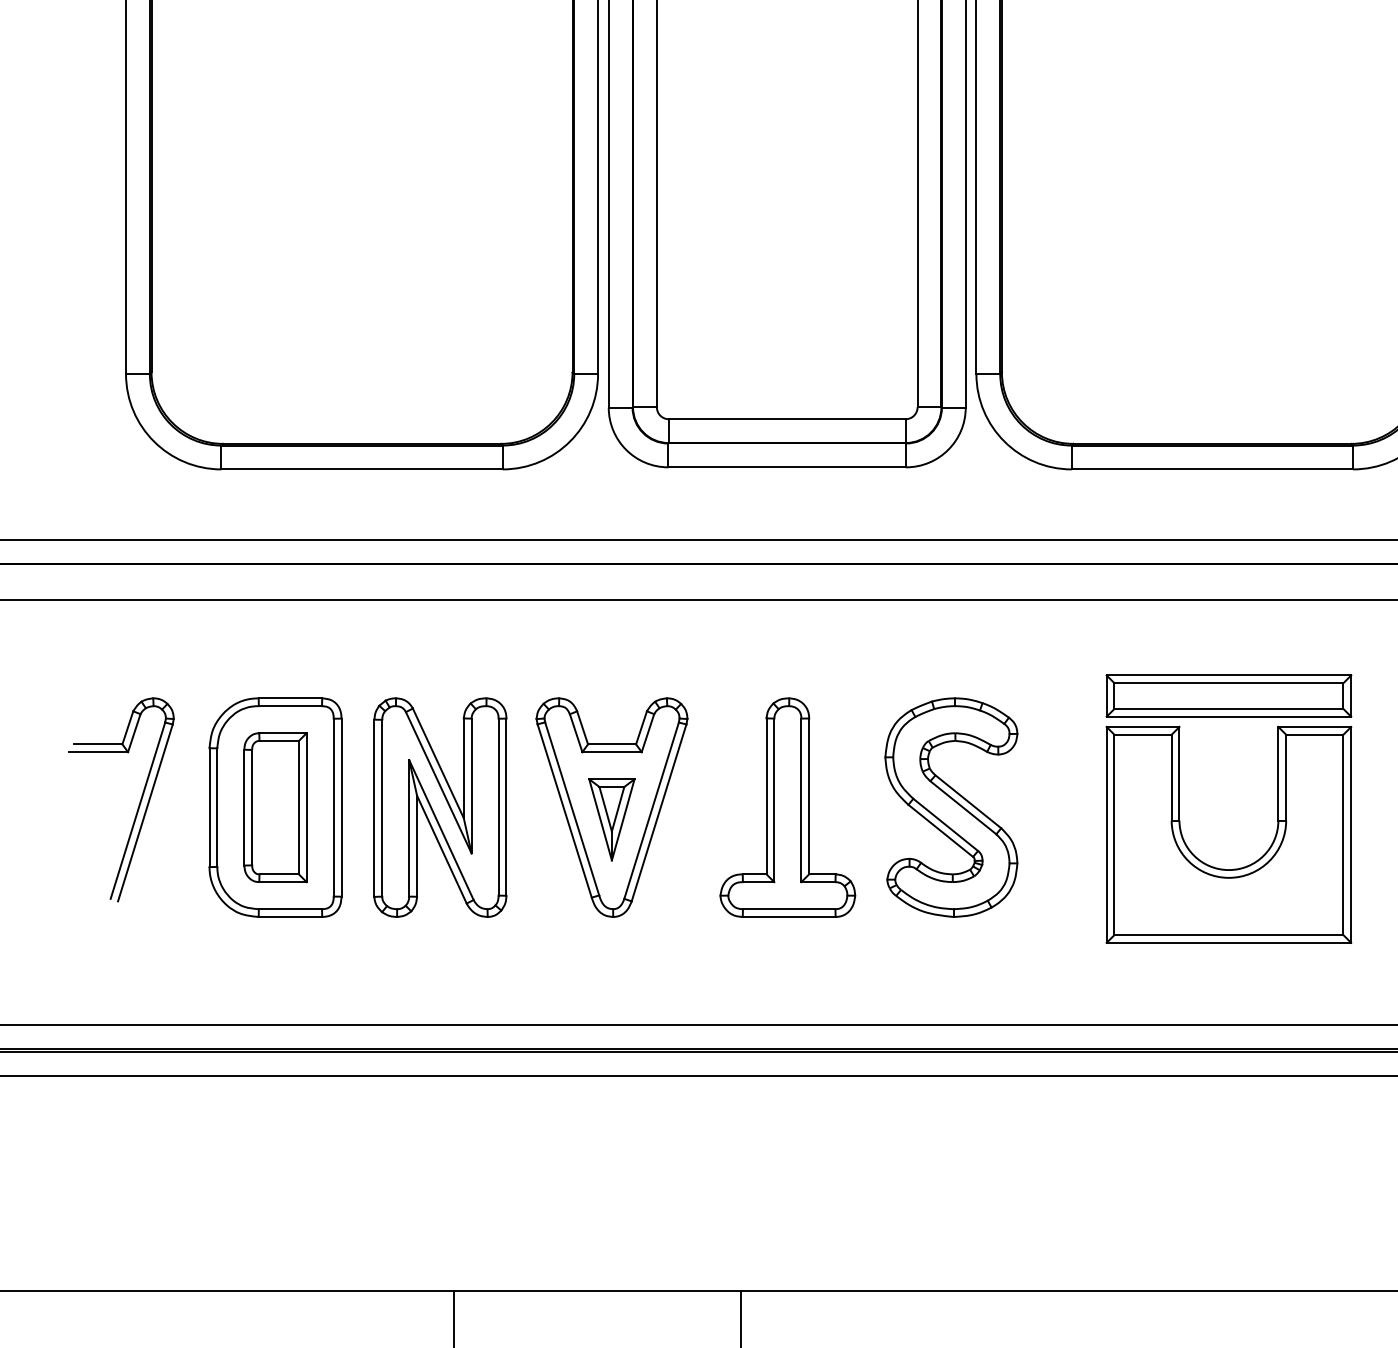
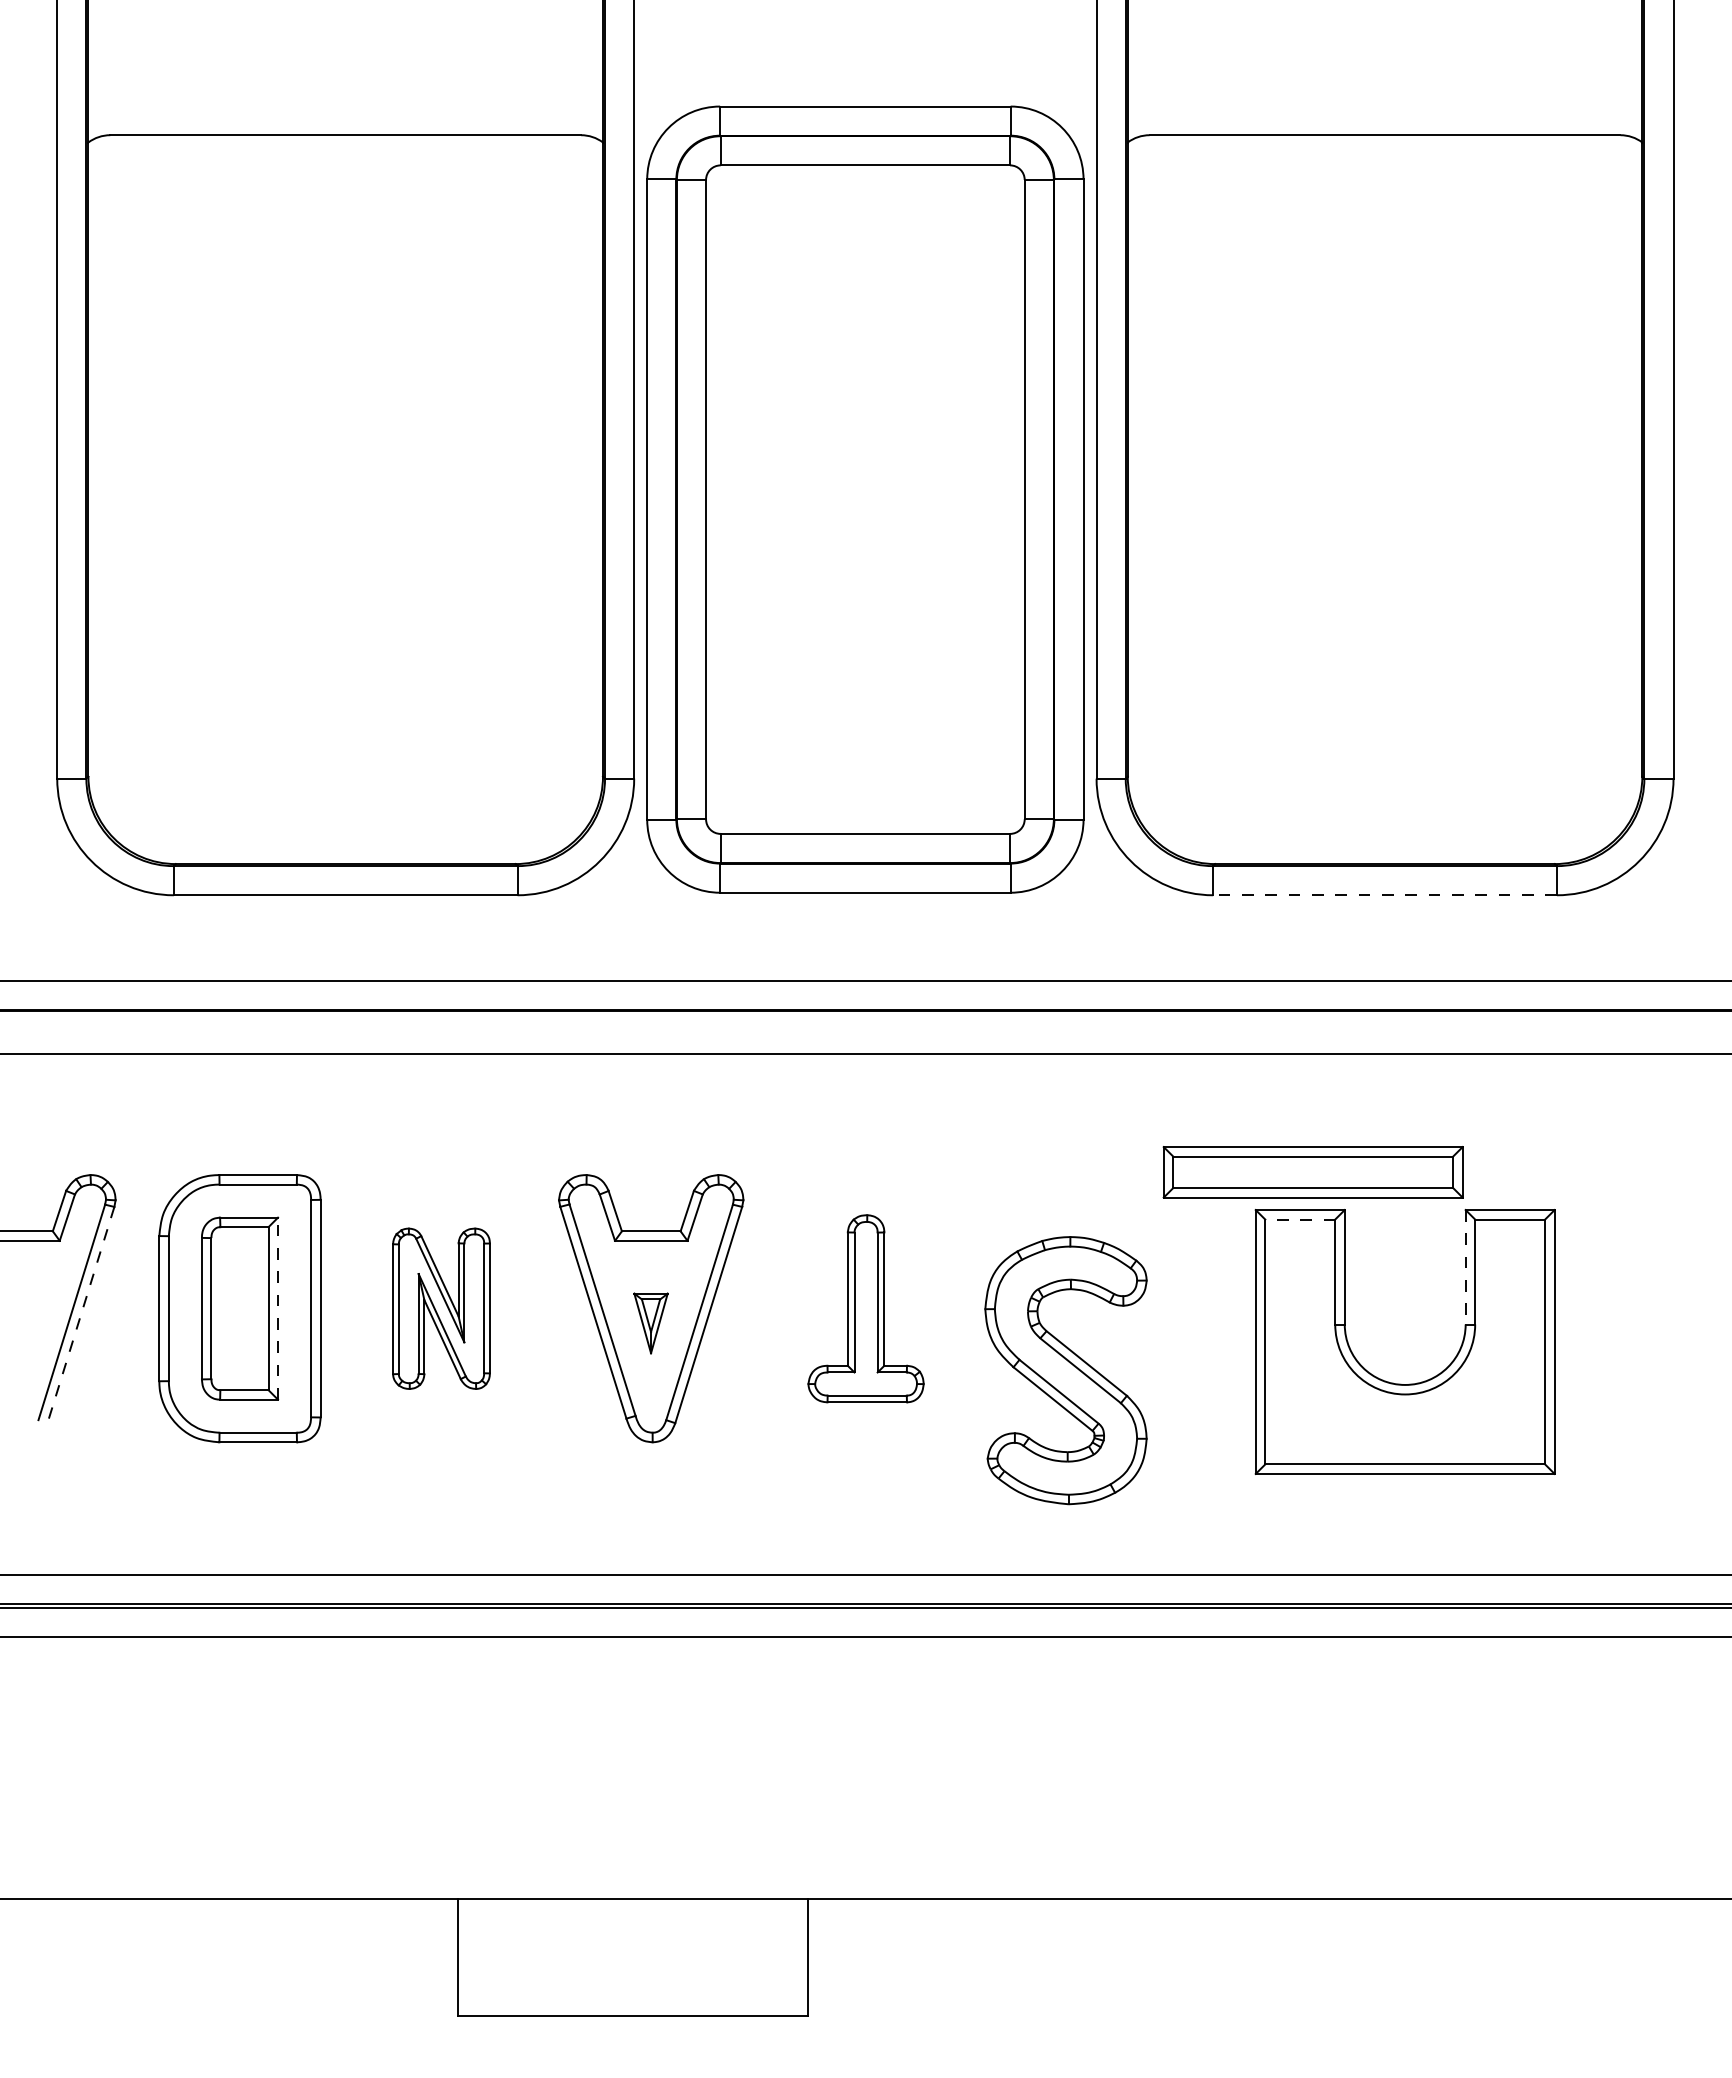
line: (1212, 469) -> (1385, 895), solid -> dashed
part: (1228, 696) -> (1312, 1172), moved
line: (1143, 734) -> (1300, 1219), solid -> dashed
line: (1278, 773) -> (1465, 1267), solid -> dashed
line: (307, 807) -> (278, 1308), solid -> dashed
part: (440, 807) -> (441, 1308), size x0.6
part: (787, 807) -> (865, 1308), size x0.7
part: (950, 807) -> (1065, 1370), moved
line: (145, 813) -> (80, 1315), solid -> dashed
part: (611, 819) -> (650, 1323), size x0.6

